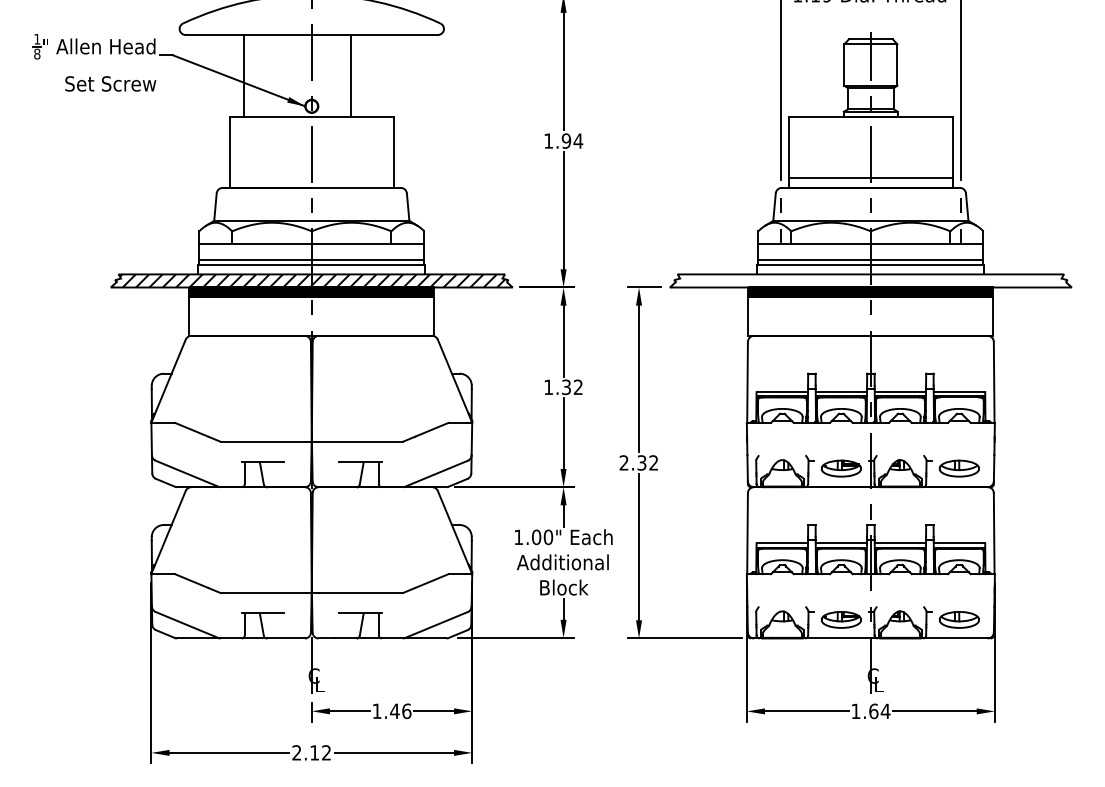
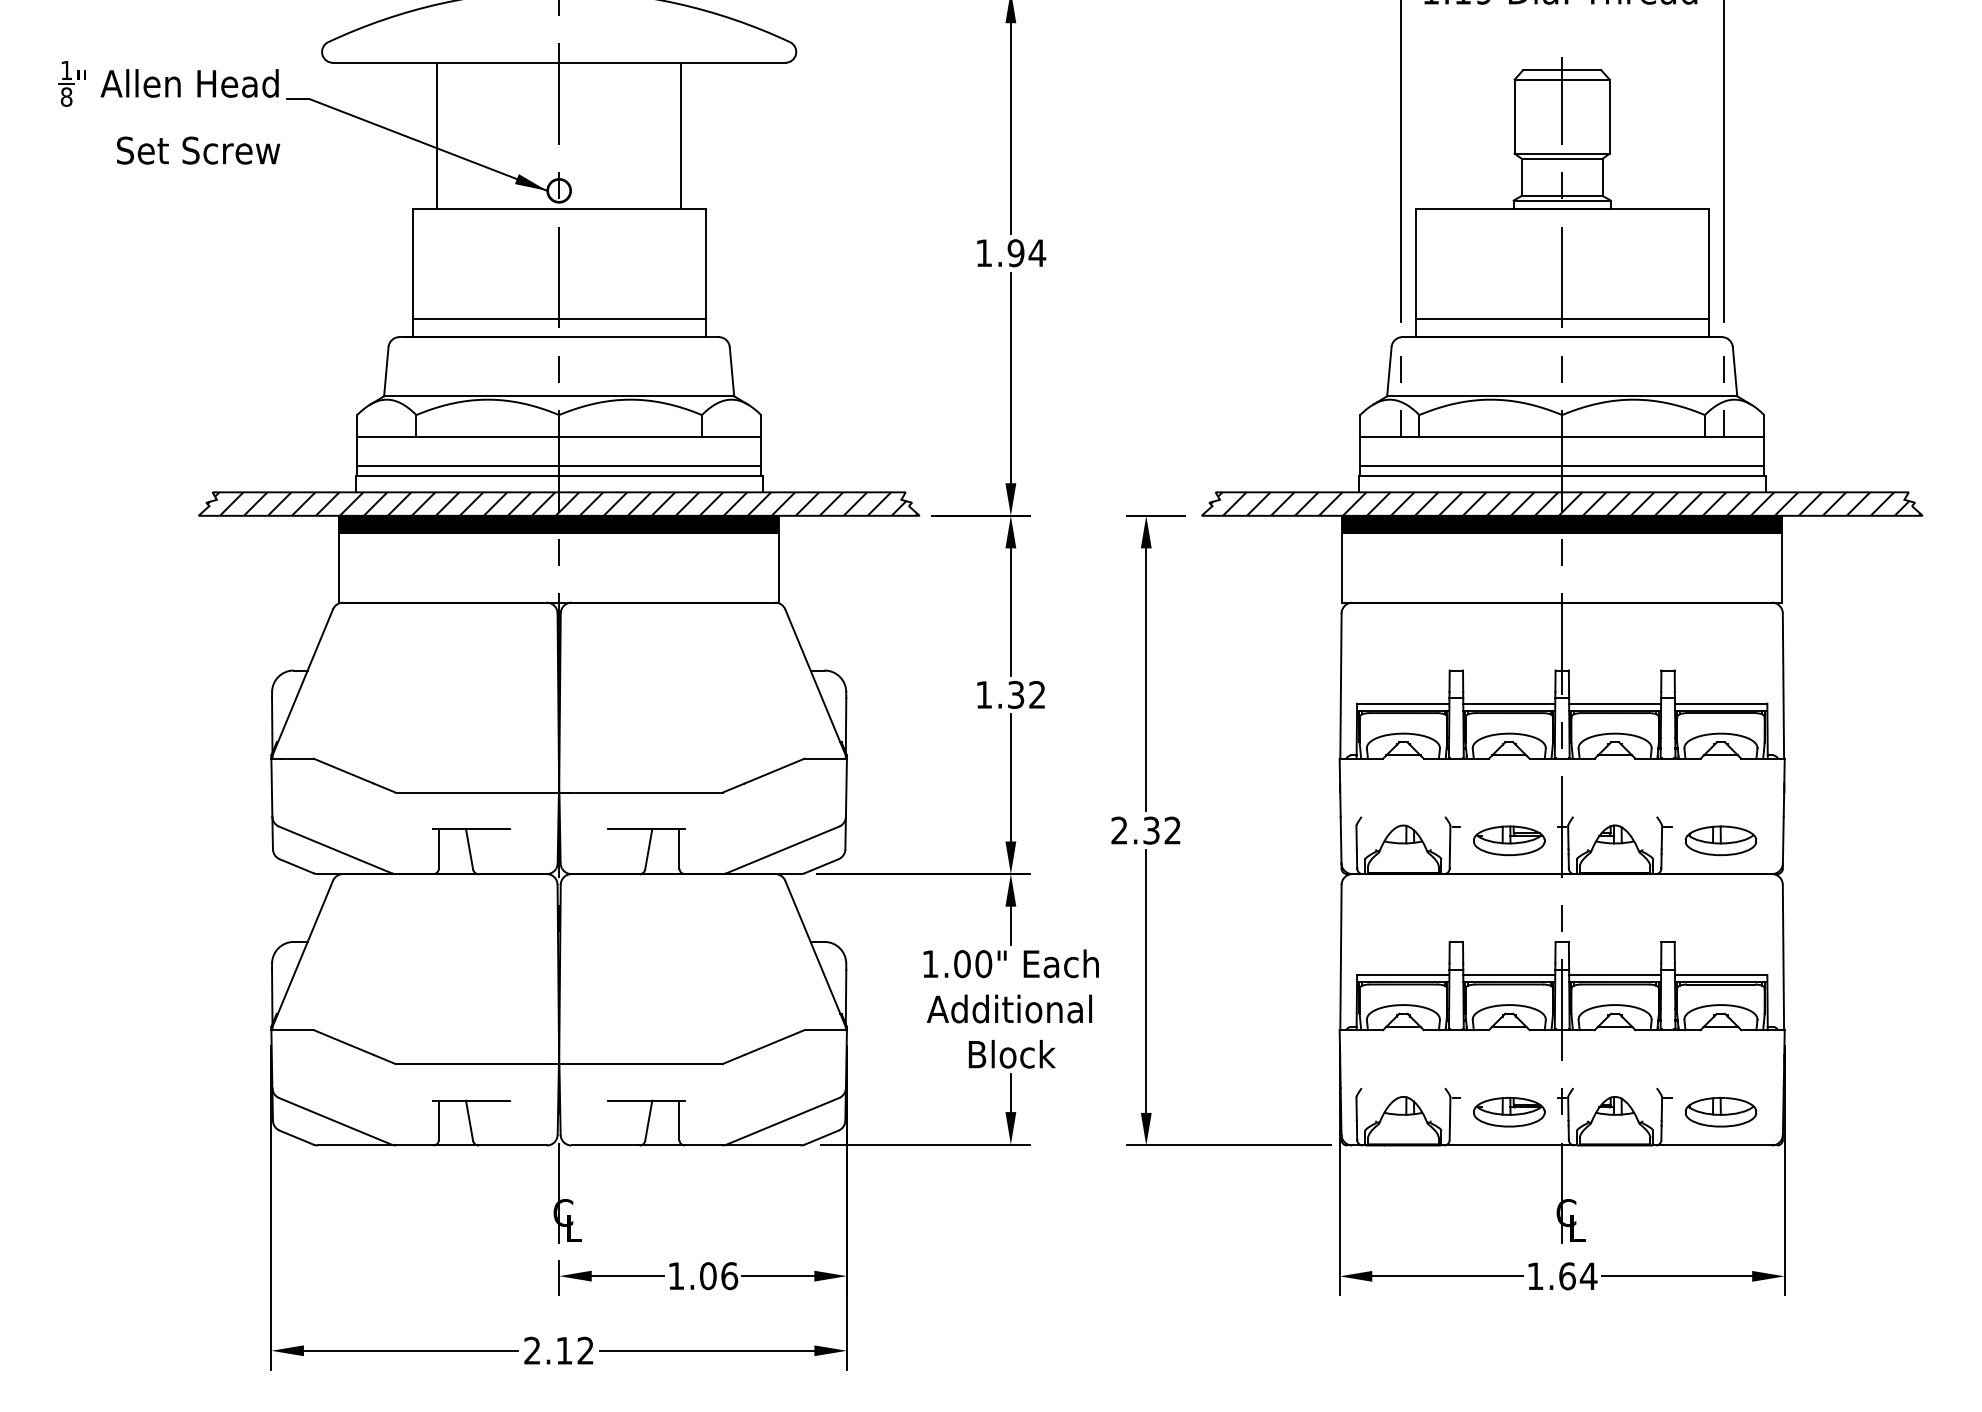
line: (350, 75) -> (680, 135), moved
line: (311, 177) -> (558, 318), added
hatch: (872, 280) -> (1565, 503), added
text: (394, 711) -> (707, 1276), 1.46 -> 1.06

